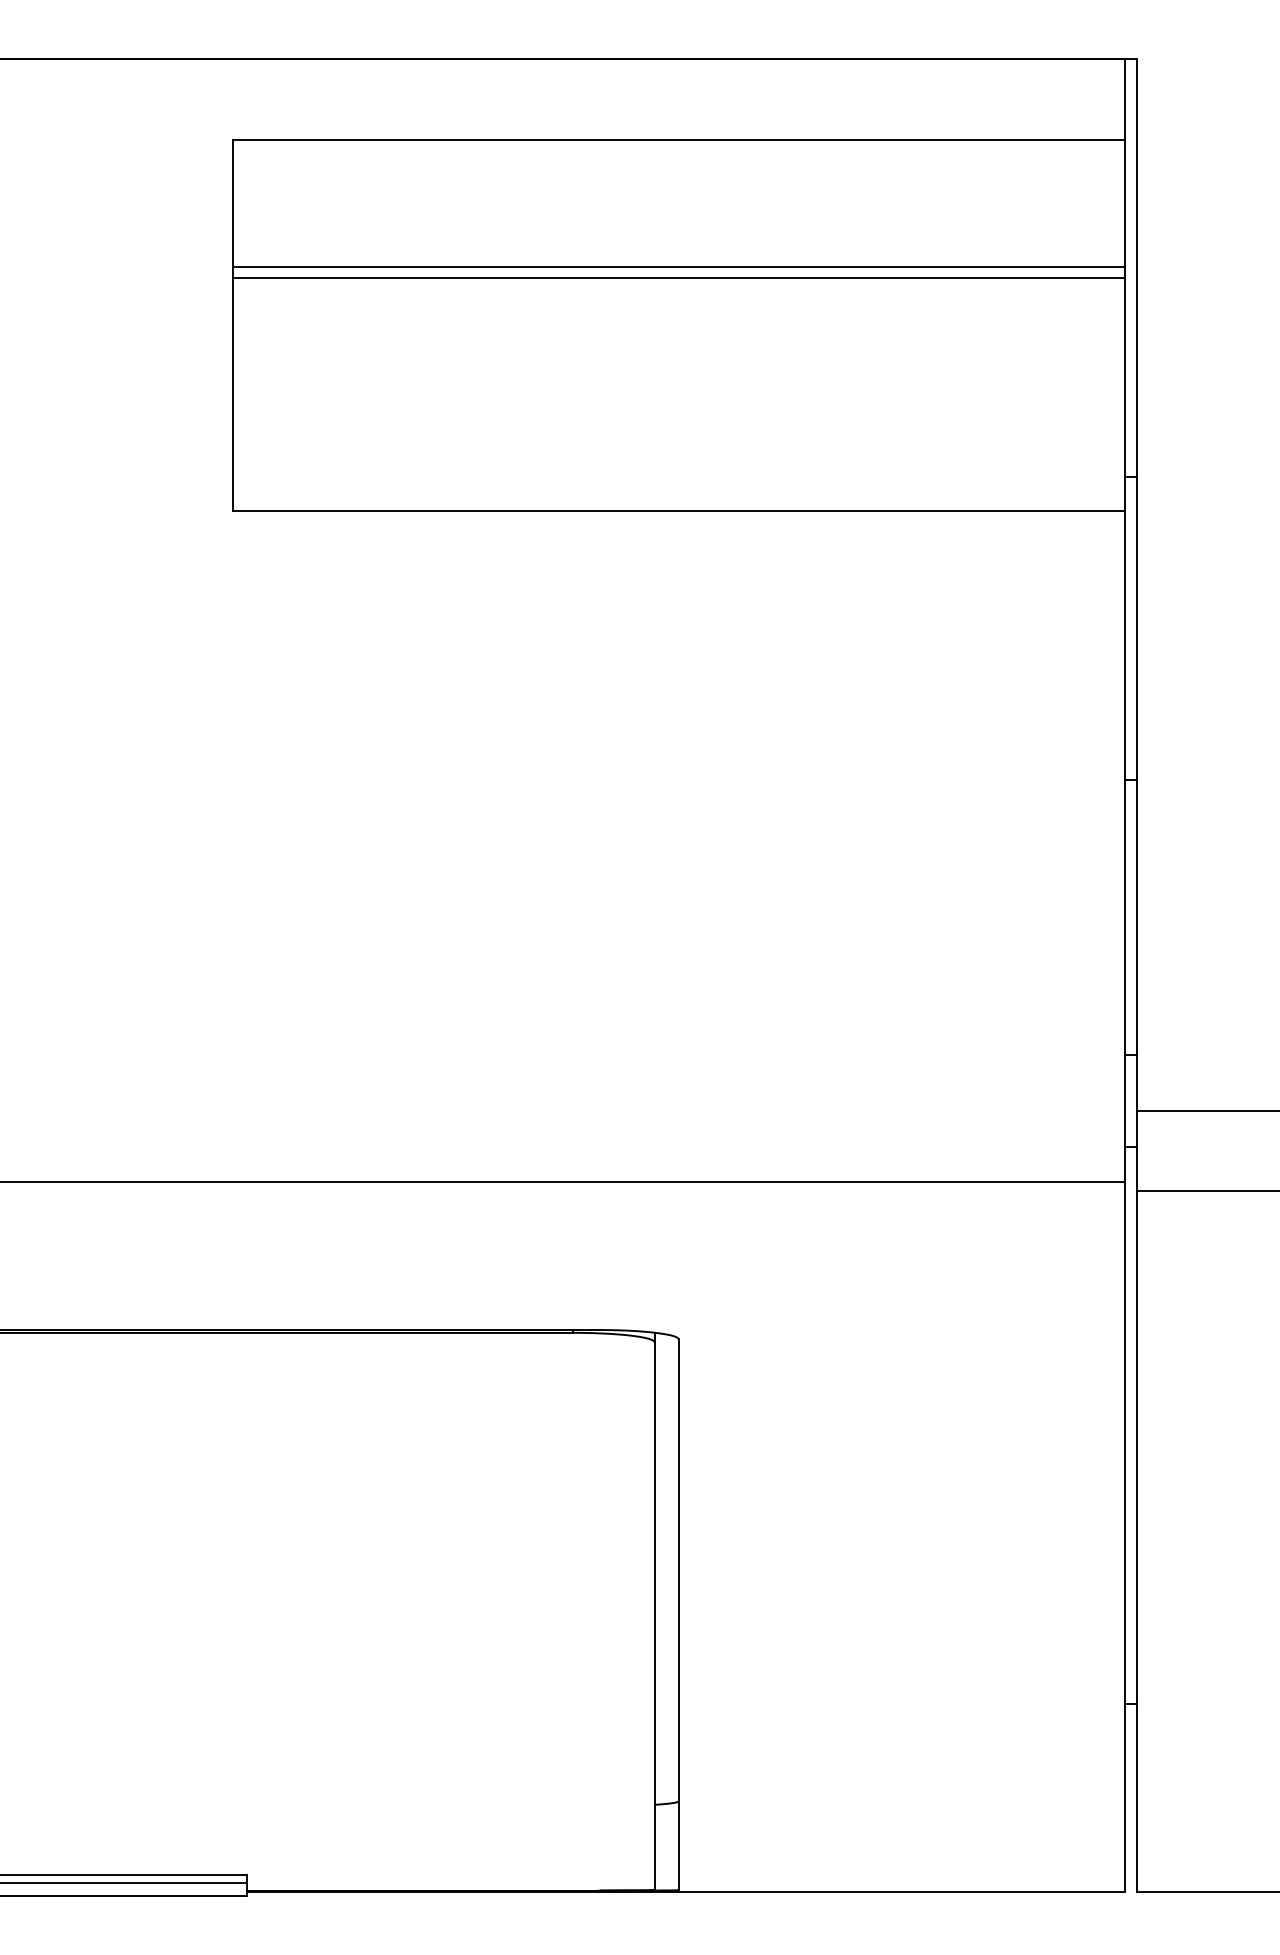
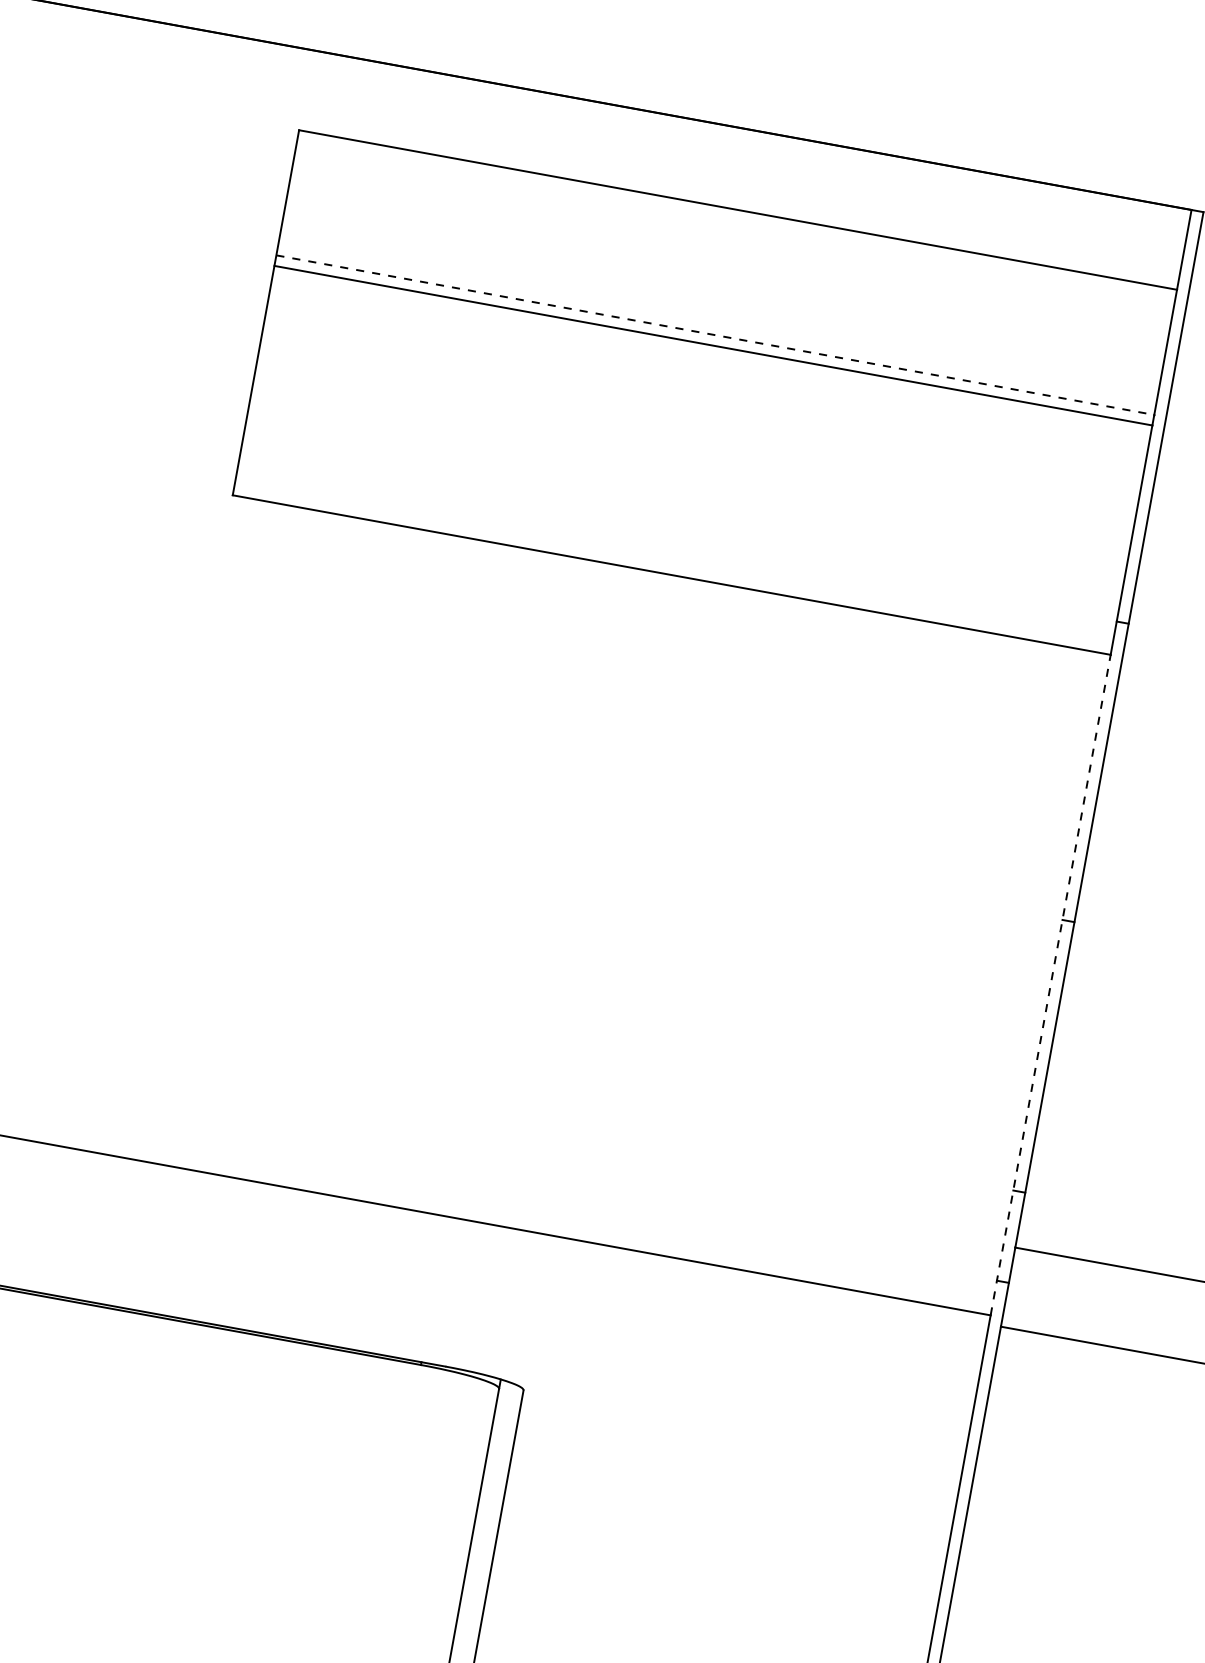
line: (679, 266) -> (716, 334), solid -> dashed
line: (1124, 846) -> (1050, 985), solid -> dashed

